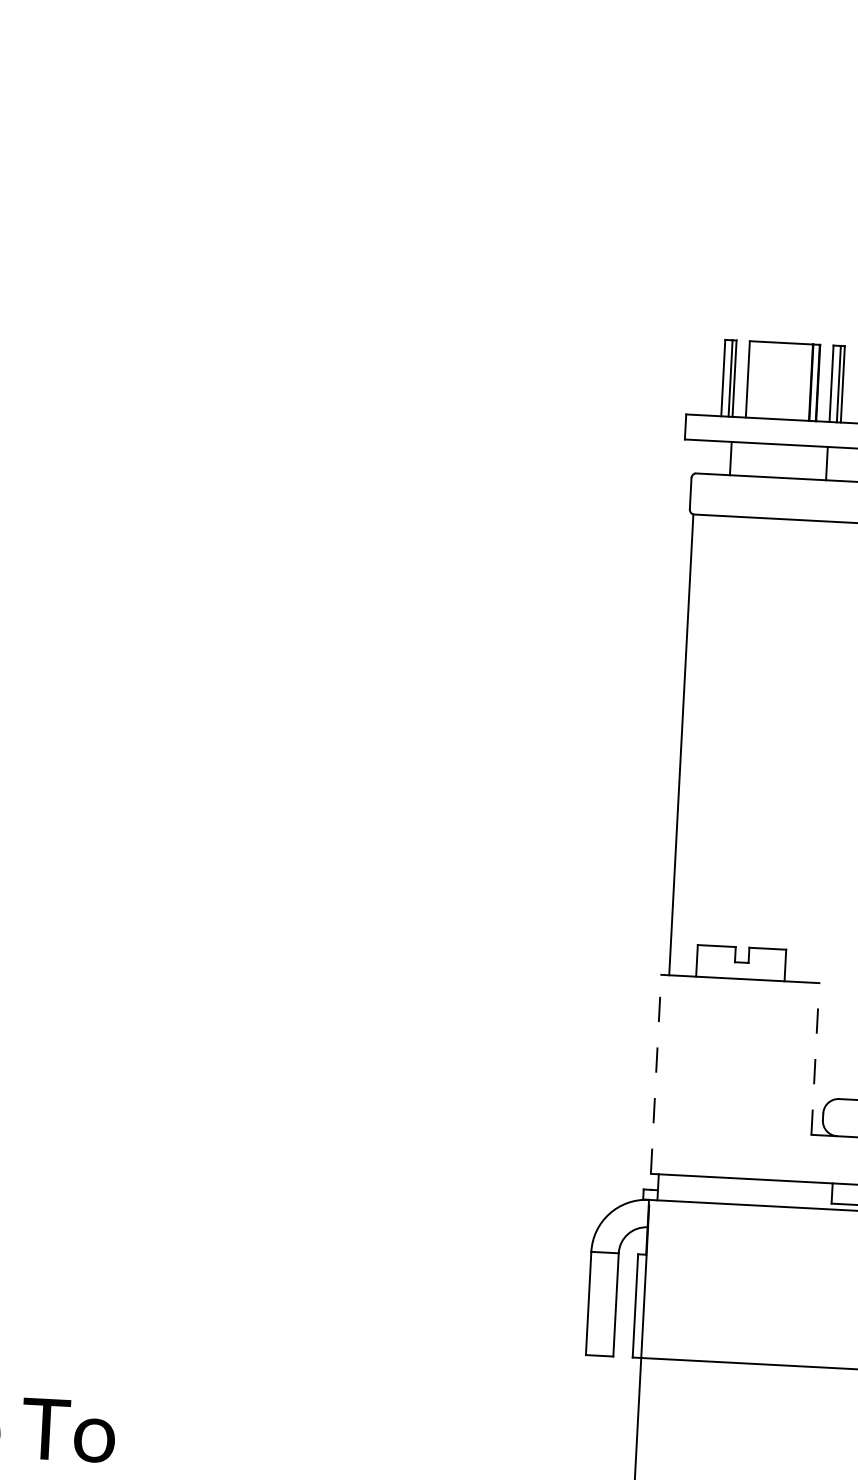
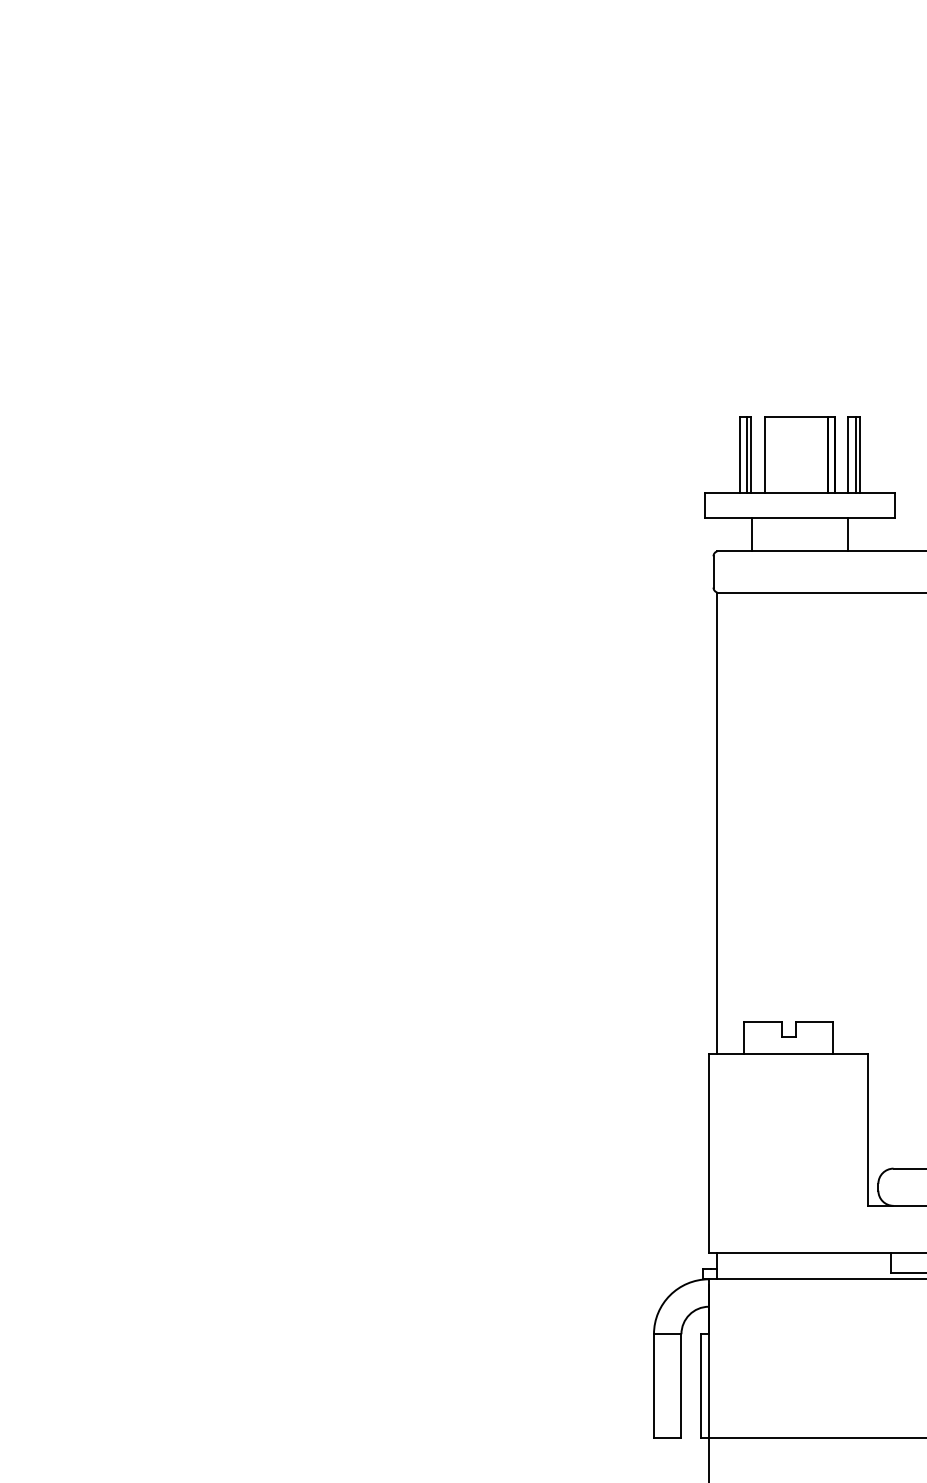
line: (815, 1058) -> (867, 1129), dashed -> solid
line: (656, 1074) -> (709, 1153), dashed -> solid

